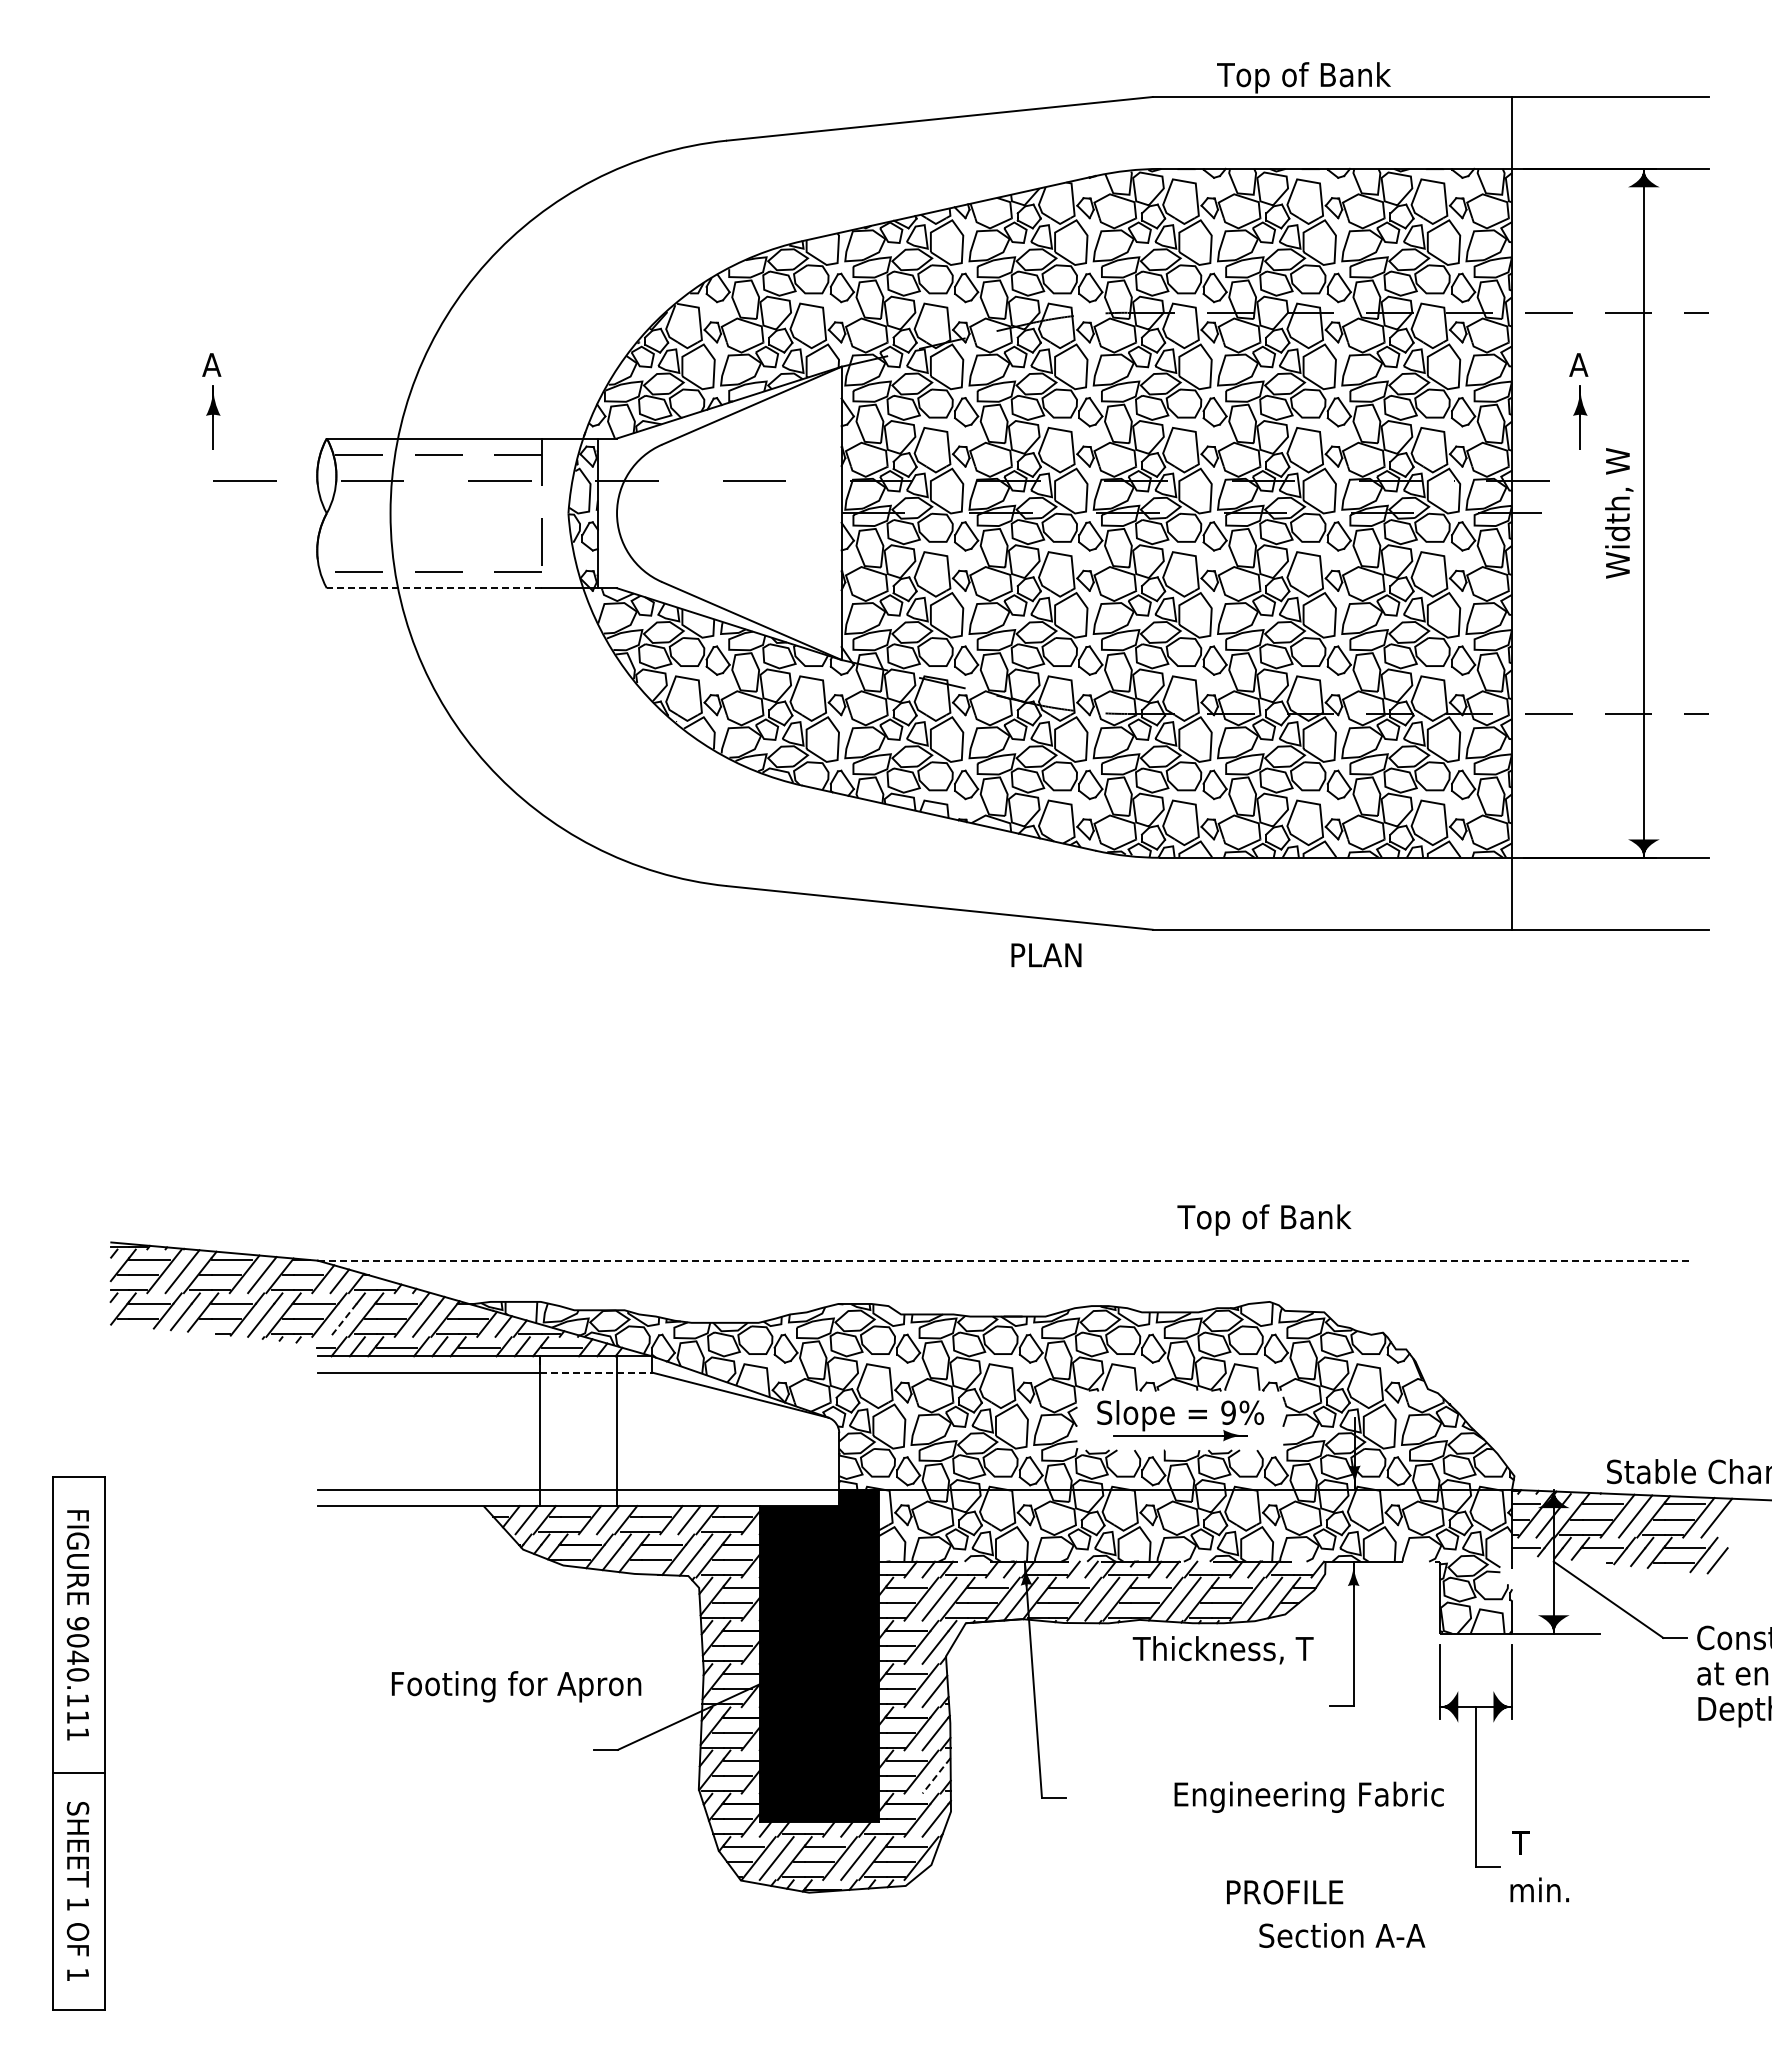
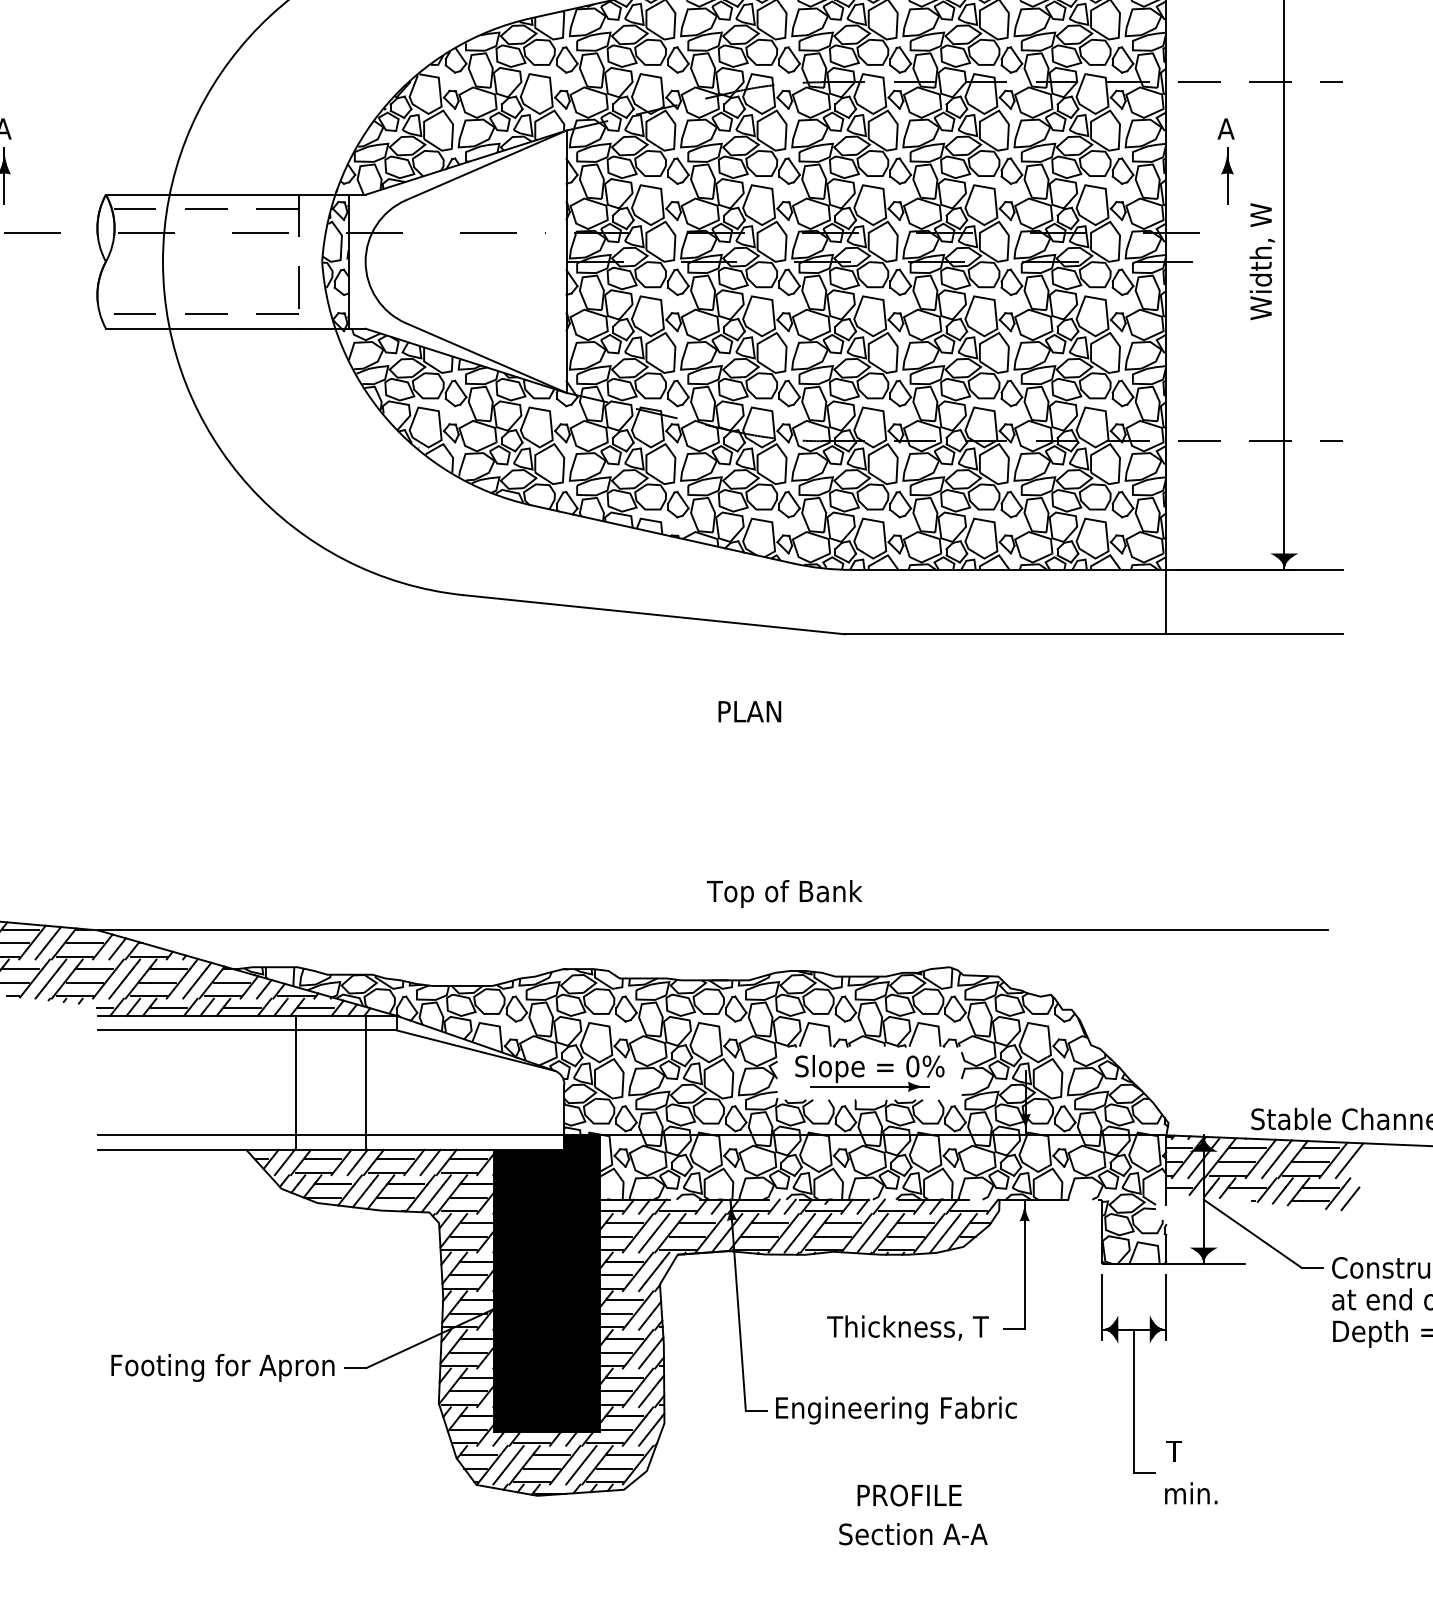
line: (434, 588) -> (202, 328), dashed -> solid
text: (1046, 955) -> (749, 711), moved
text: (1264, 1219) -> (784, 893), moved
line: (1005, 1260) -> (713, 930), dashed -> solid
line: (343, 1320) -> (120, 983), dashed -> solid
line: (596, 1372) -> (347, 1030), dashed -> solid
text: (1228, 1412) -> (912, 1066), 9% -> 0%
text: (1222, 1650) -> (907, 1328), moved
text: (516, 1686) -> (222, 1367), moved
line: (936, 1775) -> (651, 1390), dashed -> solid
text: (1308, 1796) -> (895, 1409), moved
text: (1285, 1892) -> (910, 1495), moved
text: (1342, 1935) -> (913, 1534), moved

